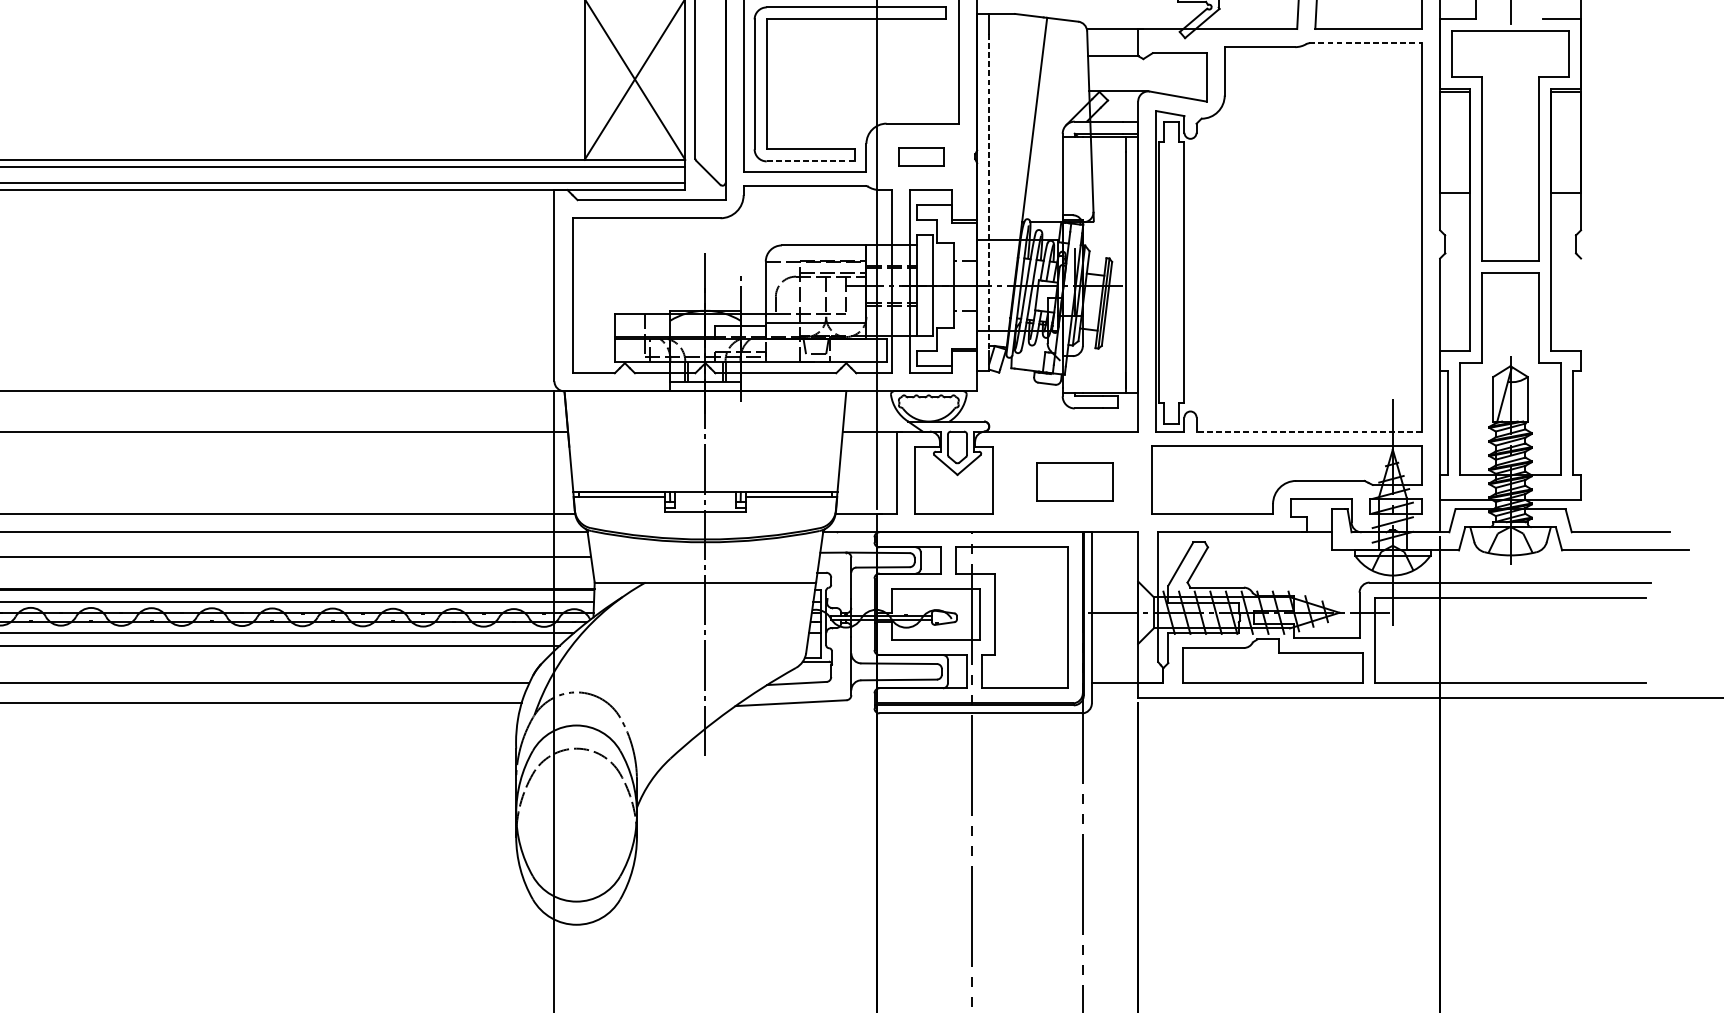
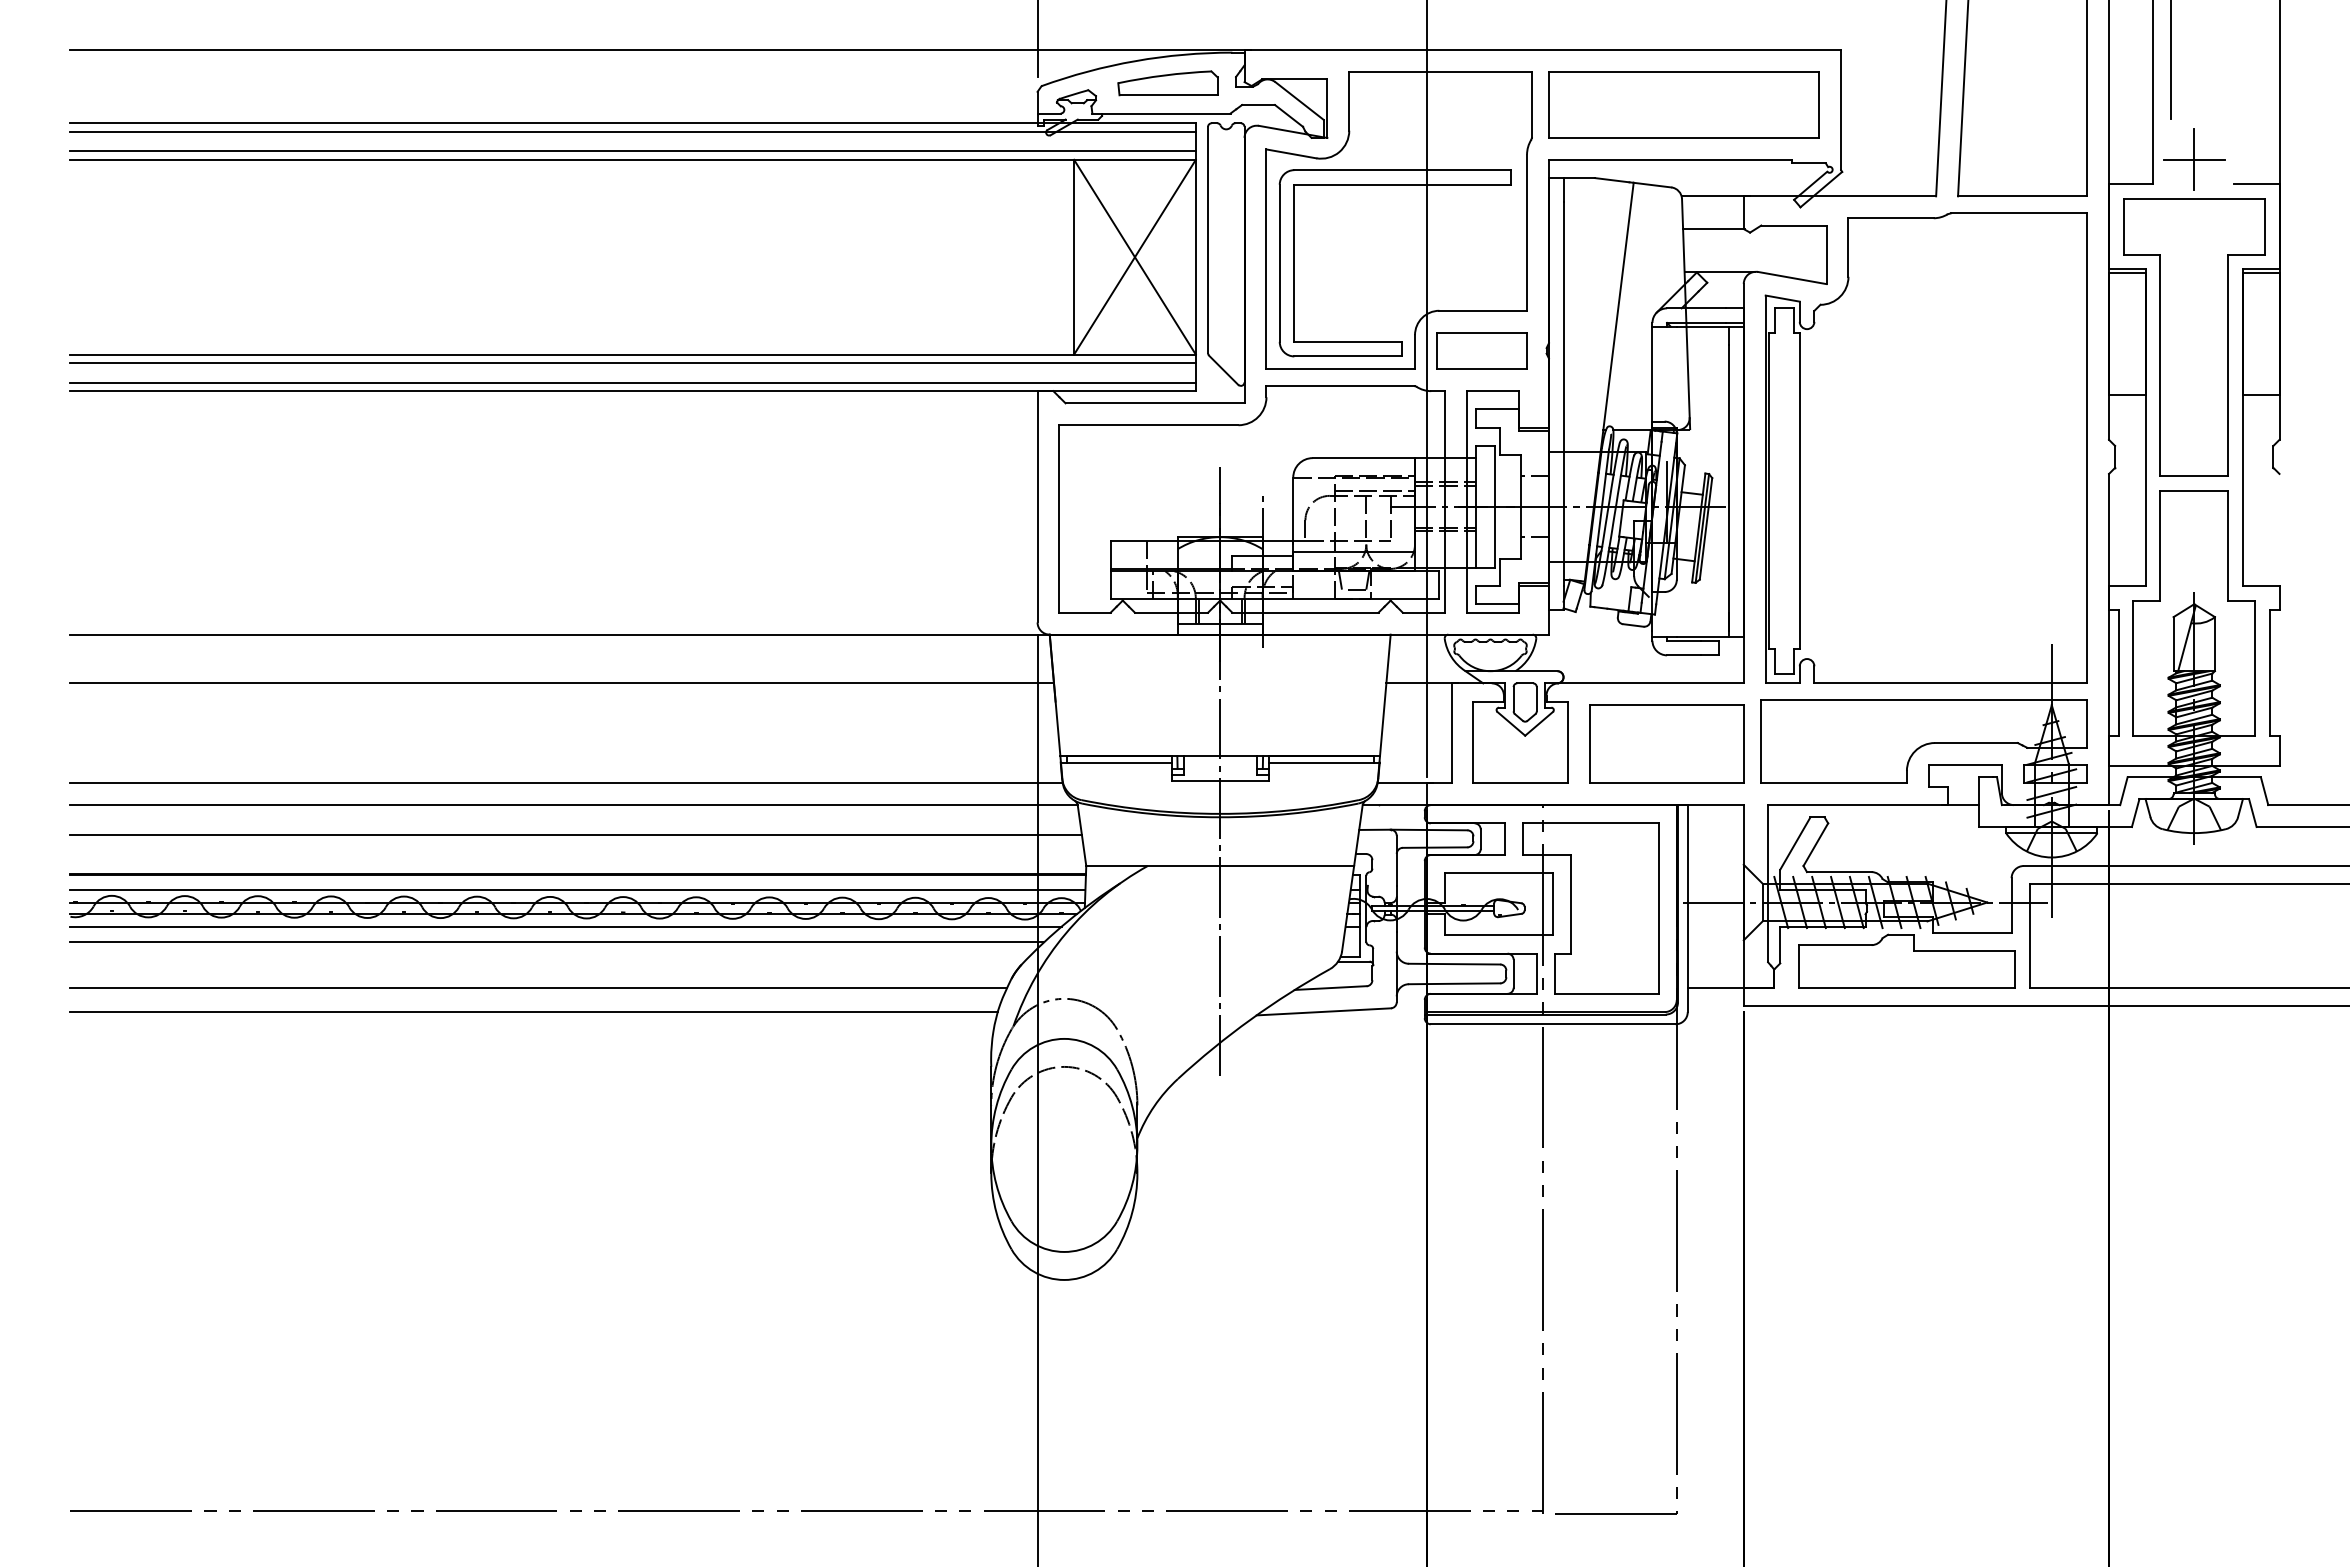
line: (1366, 43) -> (2019, 213), dashed -> solid
part: (921, 156) -> (1481, 350), size x1.67
line: (810, 161) -> (1347, 356), dashed -> solid
line: (989, 192) -> (1563, 394), dashed -> solid
line: (1309, 431) -> (1950, 683), dashed -> solid
part: (1074, 481) -> (1666, 743), size x1.67

